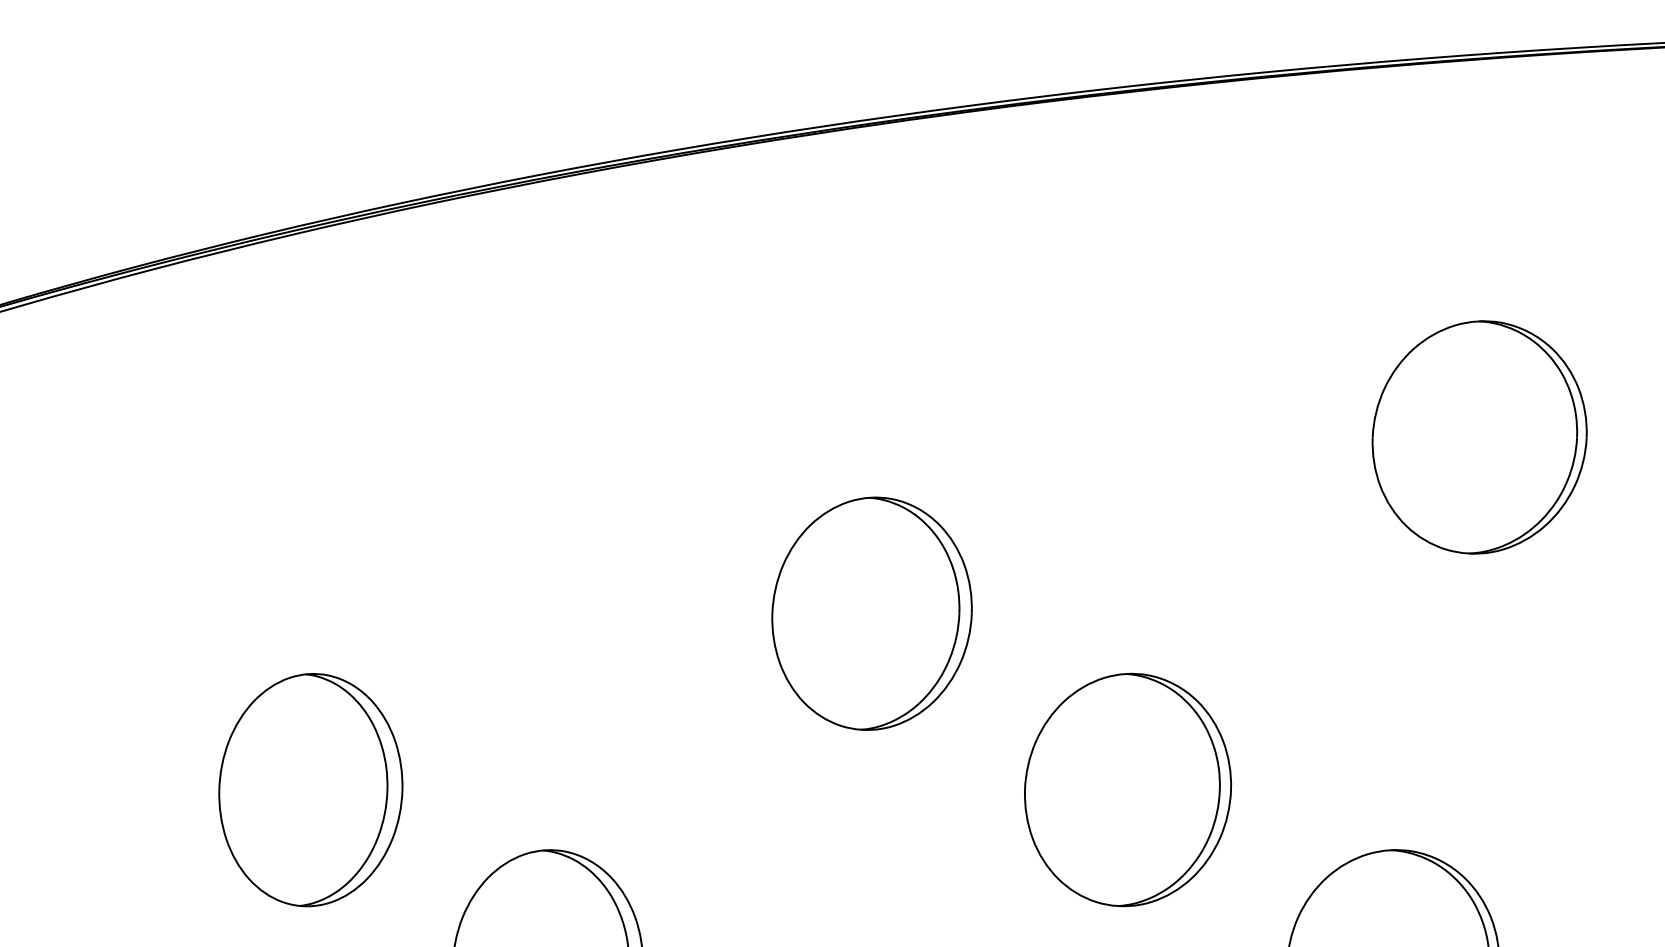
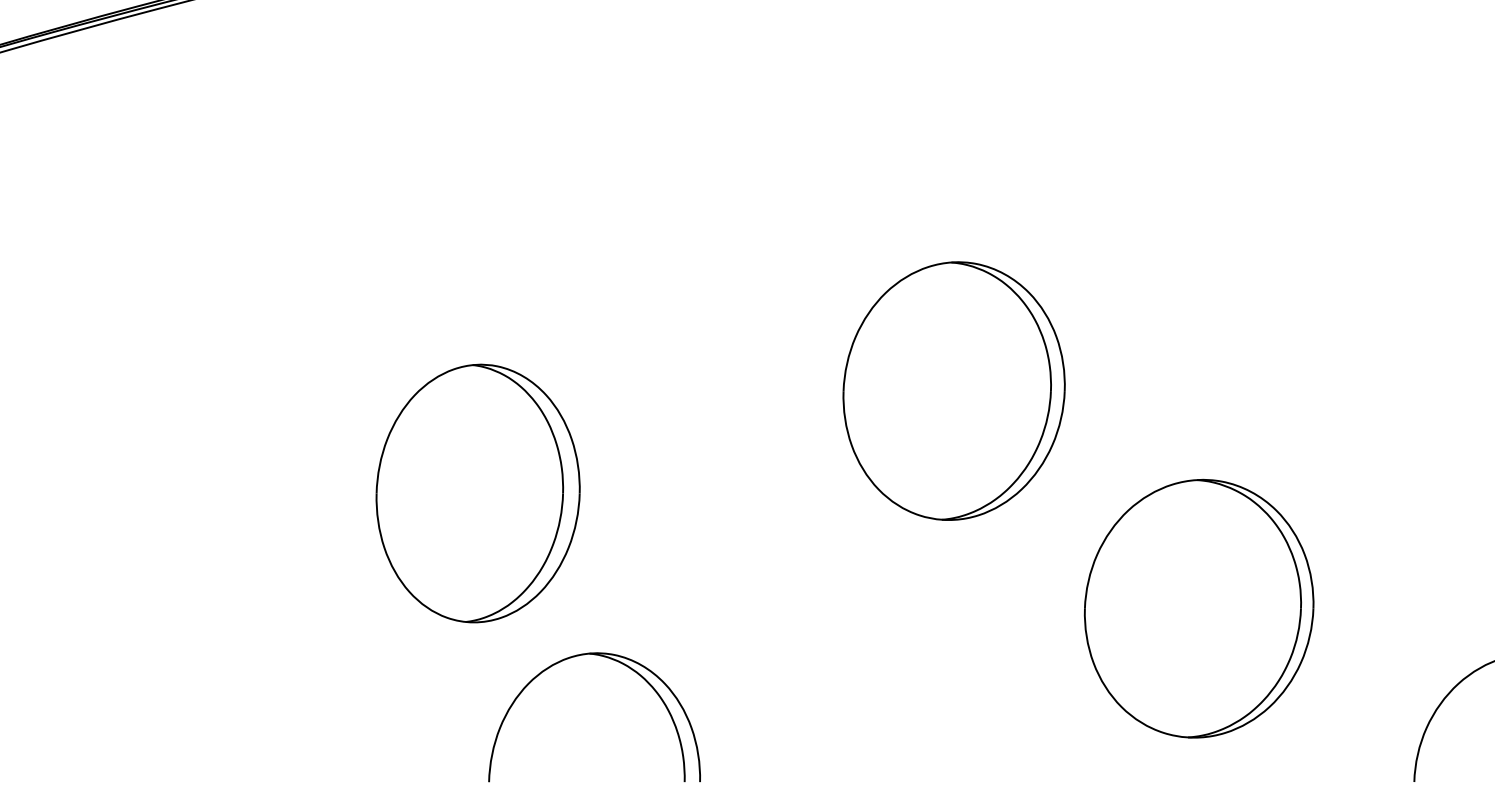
part: (1128, 789) -> (1199, 608), moved
part: (310, 790) -> (477, 493), moved

